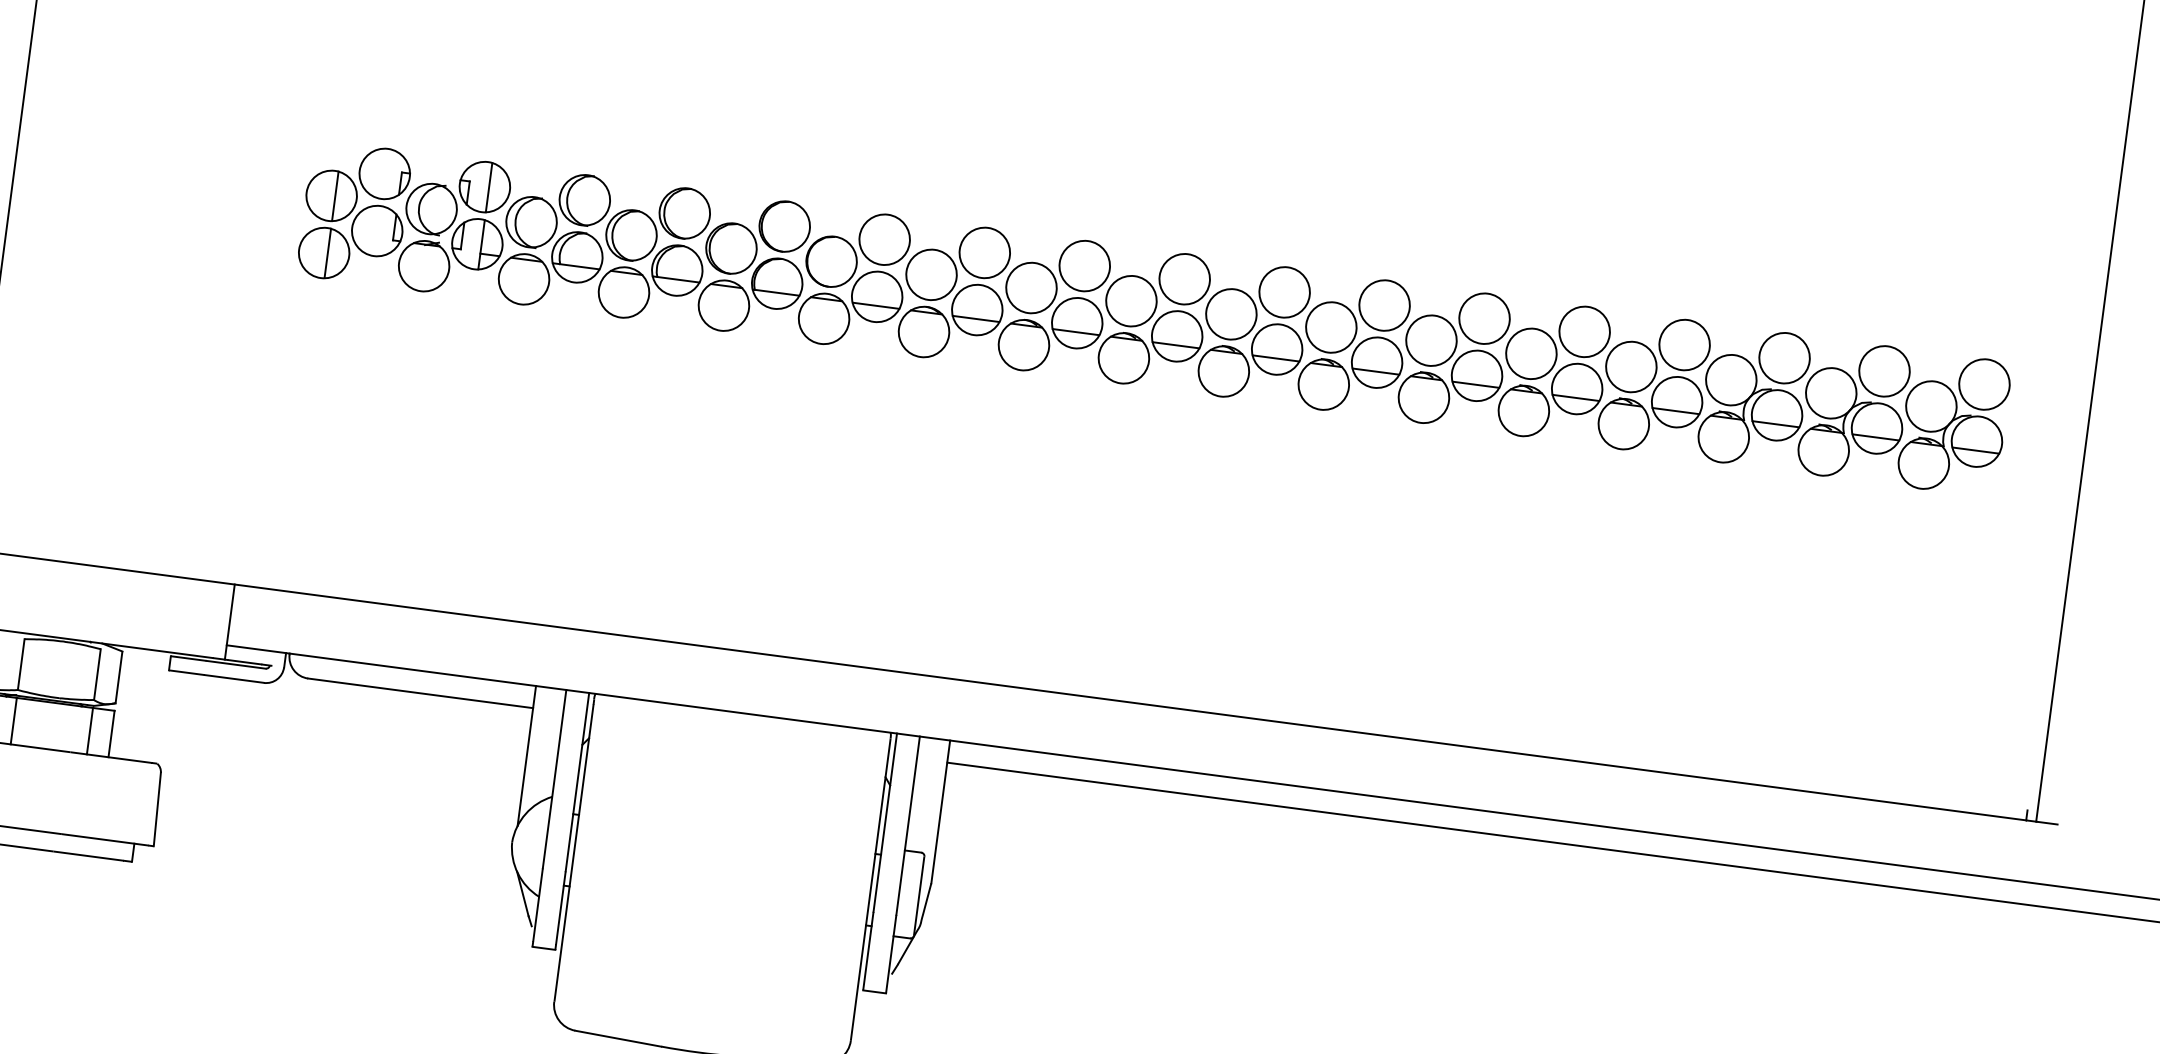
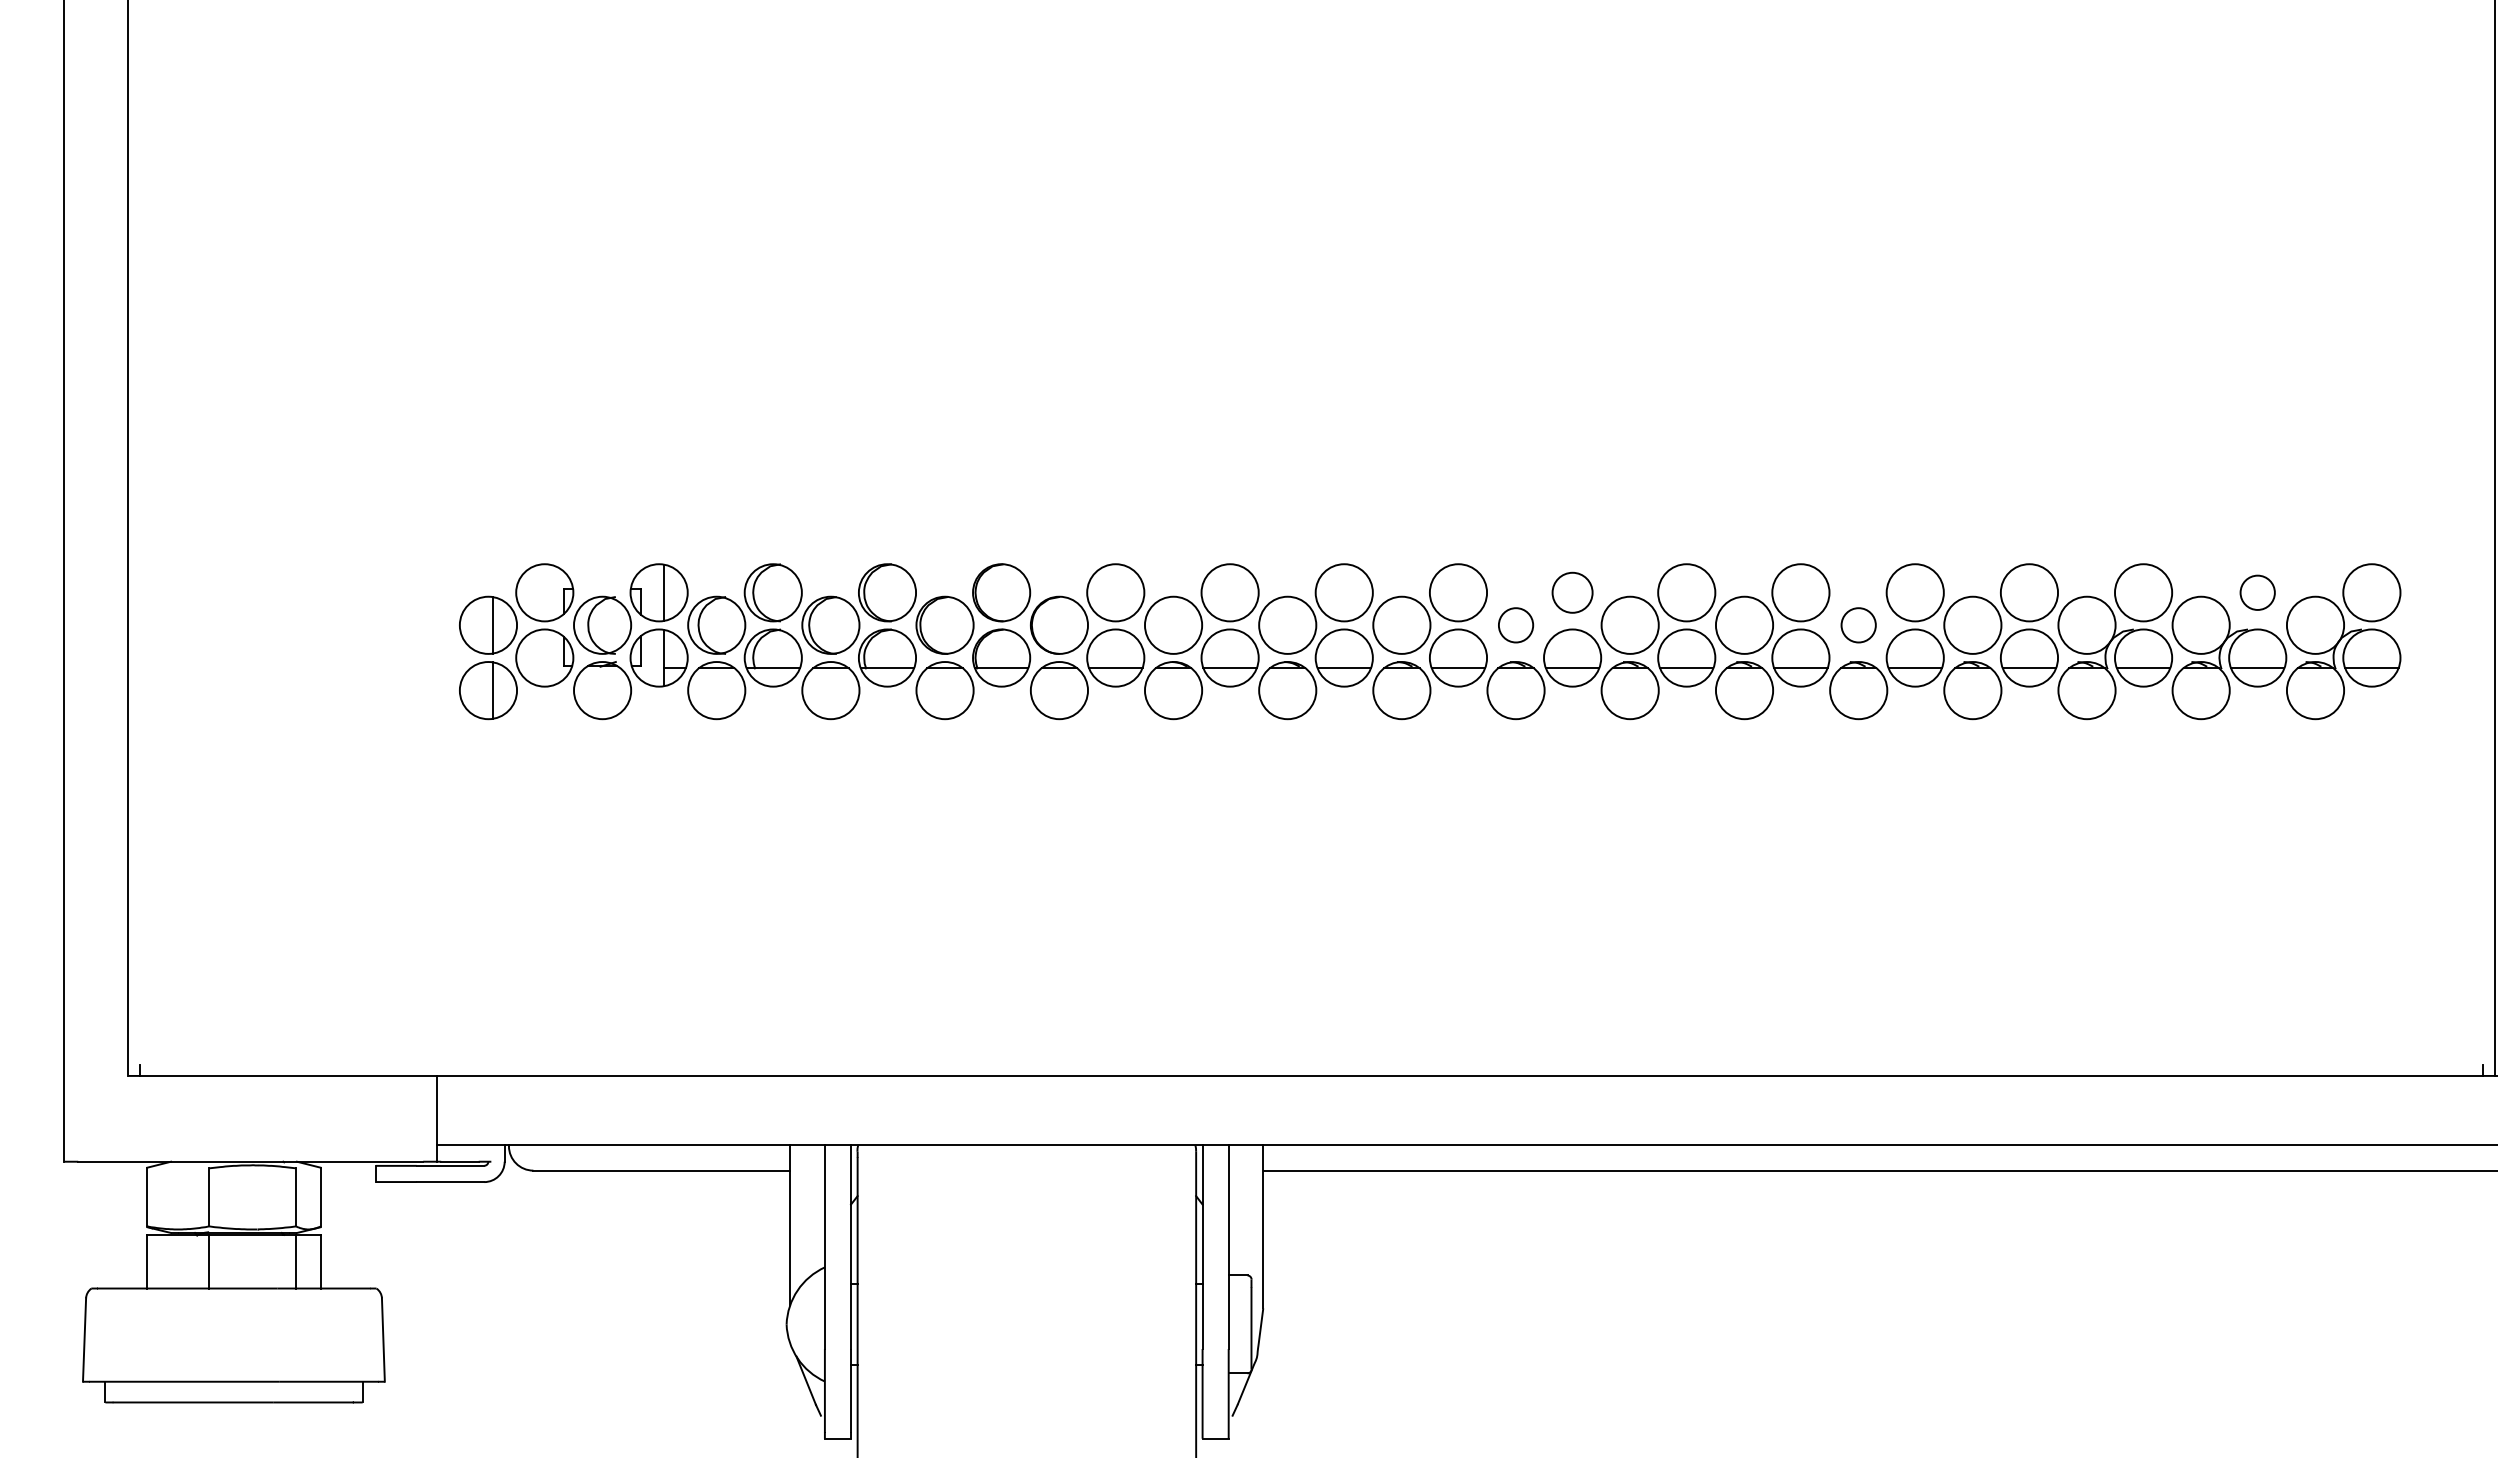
circle: (1284, 292) -> (1572, 592), size x0.7
circle: (1231, 313) -> (1515, 624), size x0.6
circle: (1531, 353) -> (1858, 624), size x0.6
circle: (1884, 371) -> (2257, 592), size x0.6

